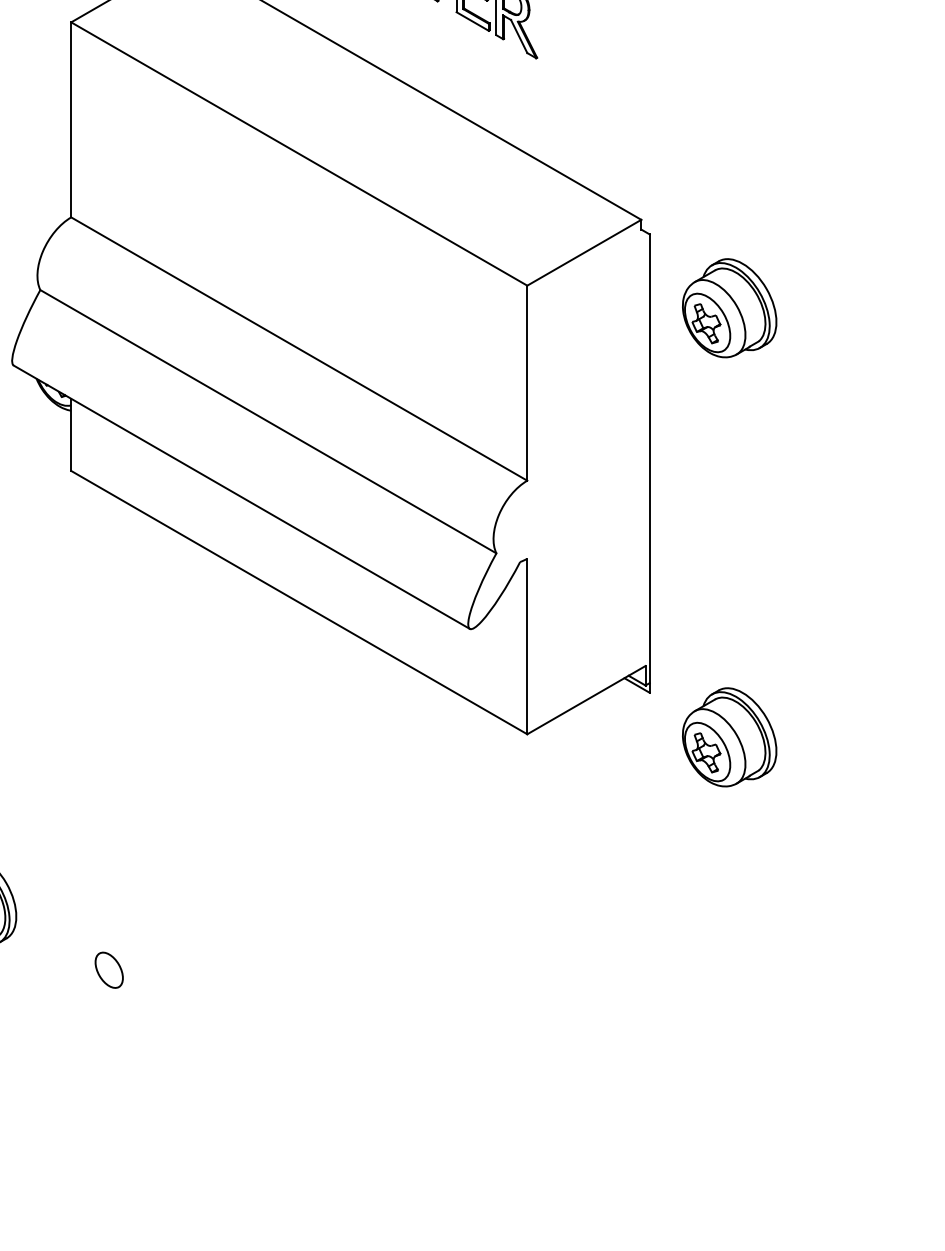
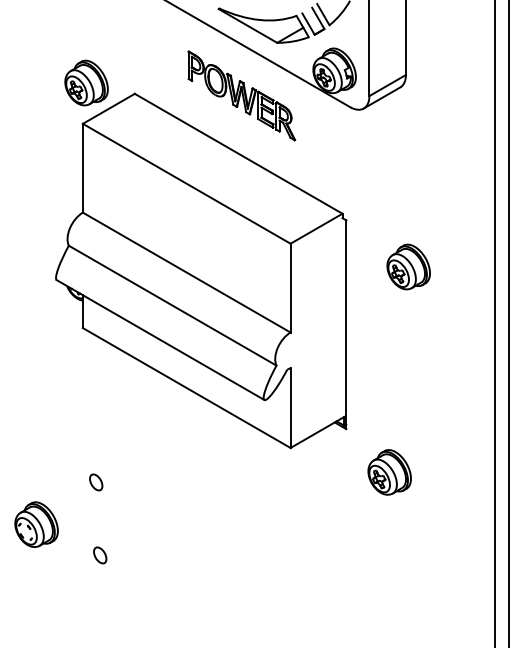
part: (729, 307) -> (408, 266), moved
part: (729, 737) -> (389, 472), moved
part: (101, 810) -> (96, 482), added

